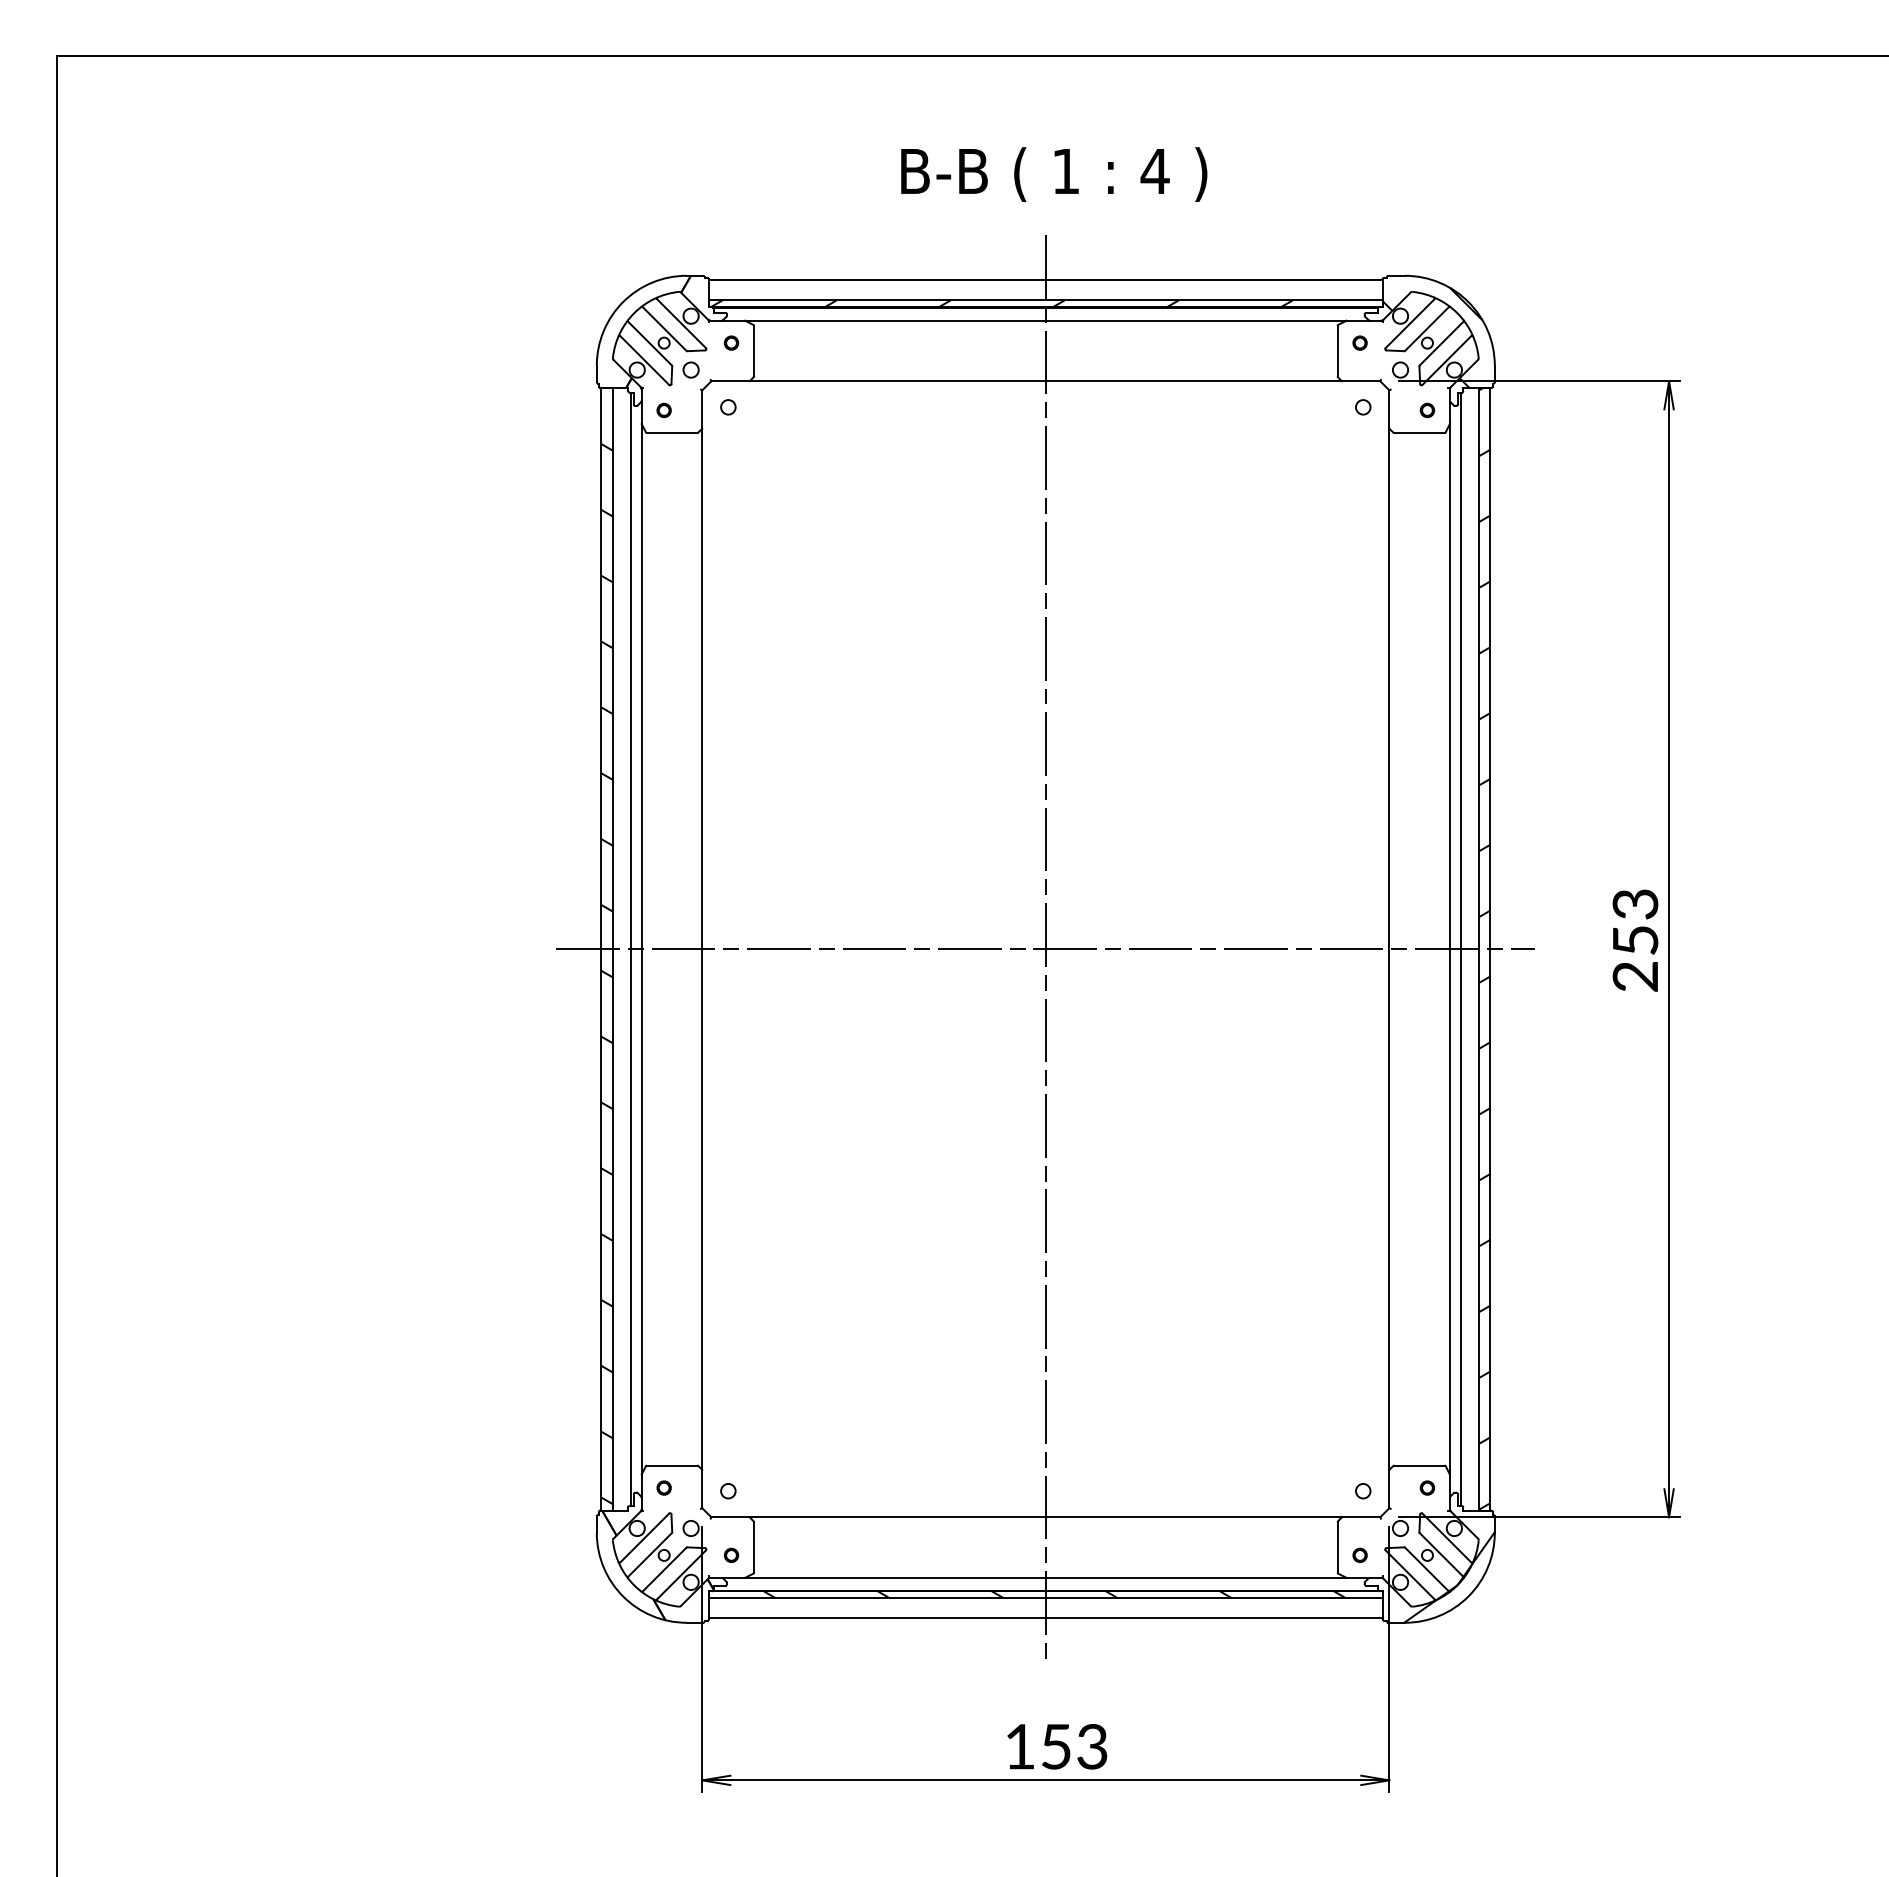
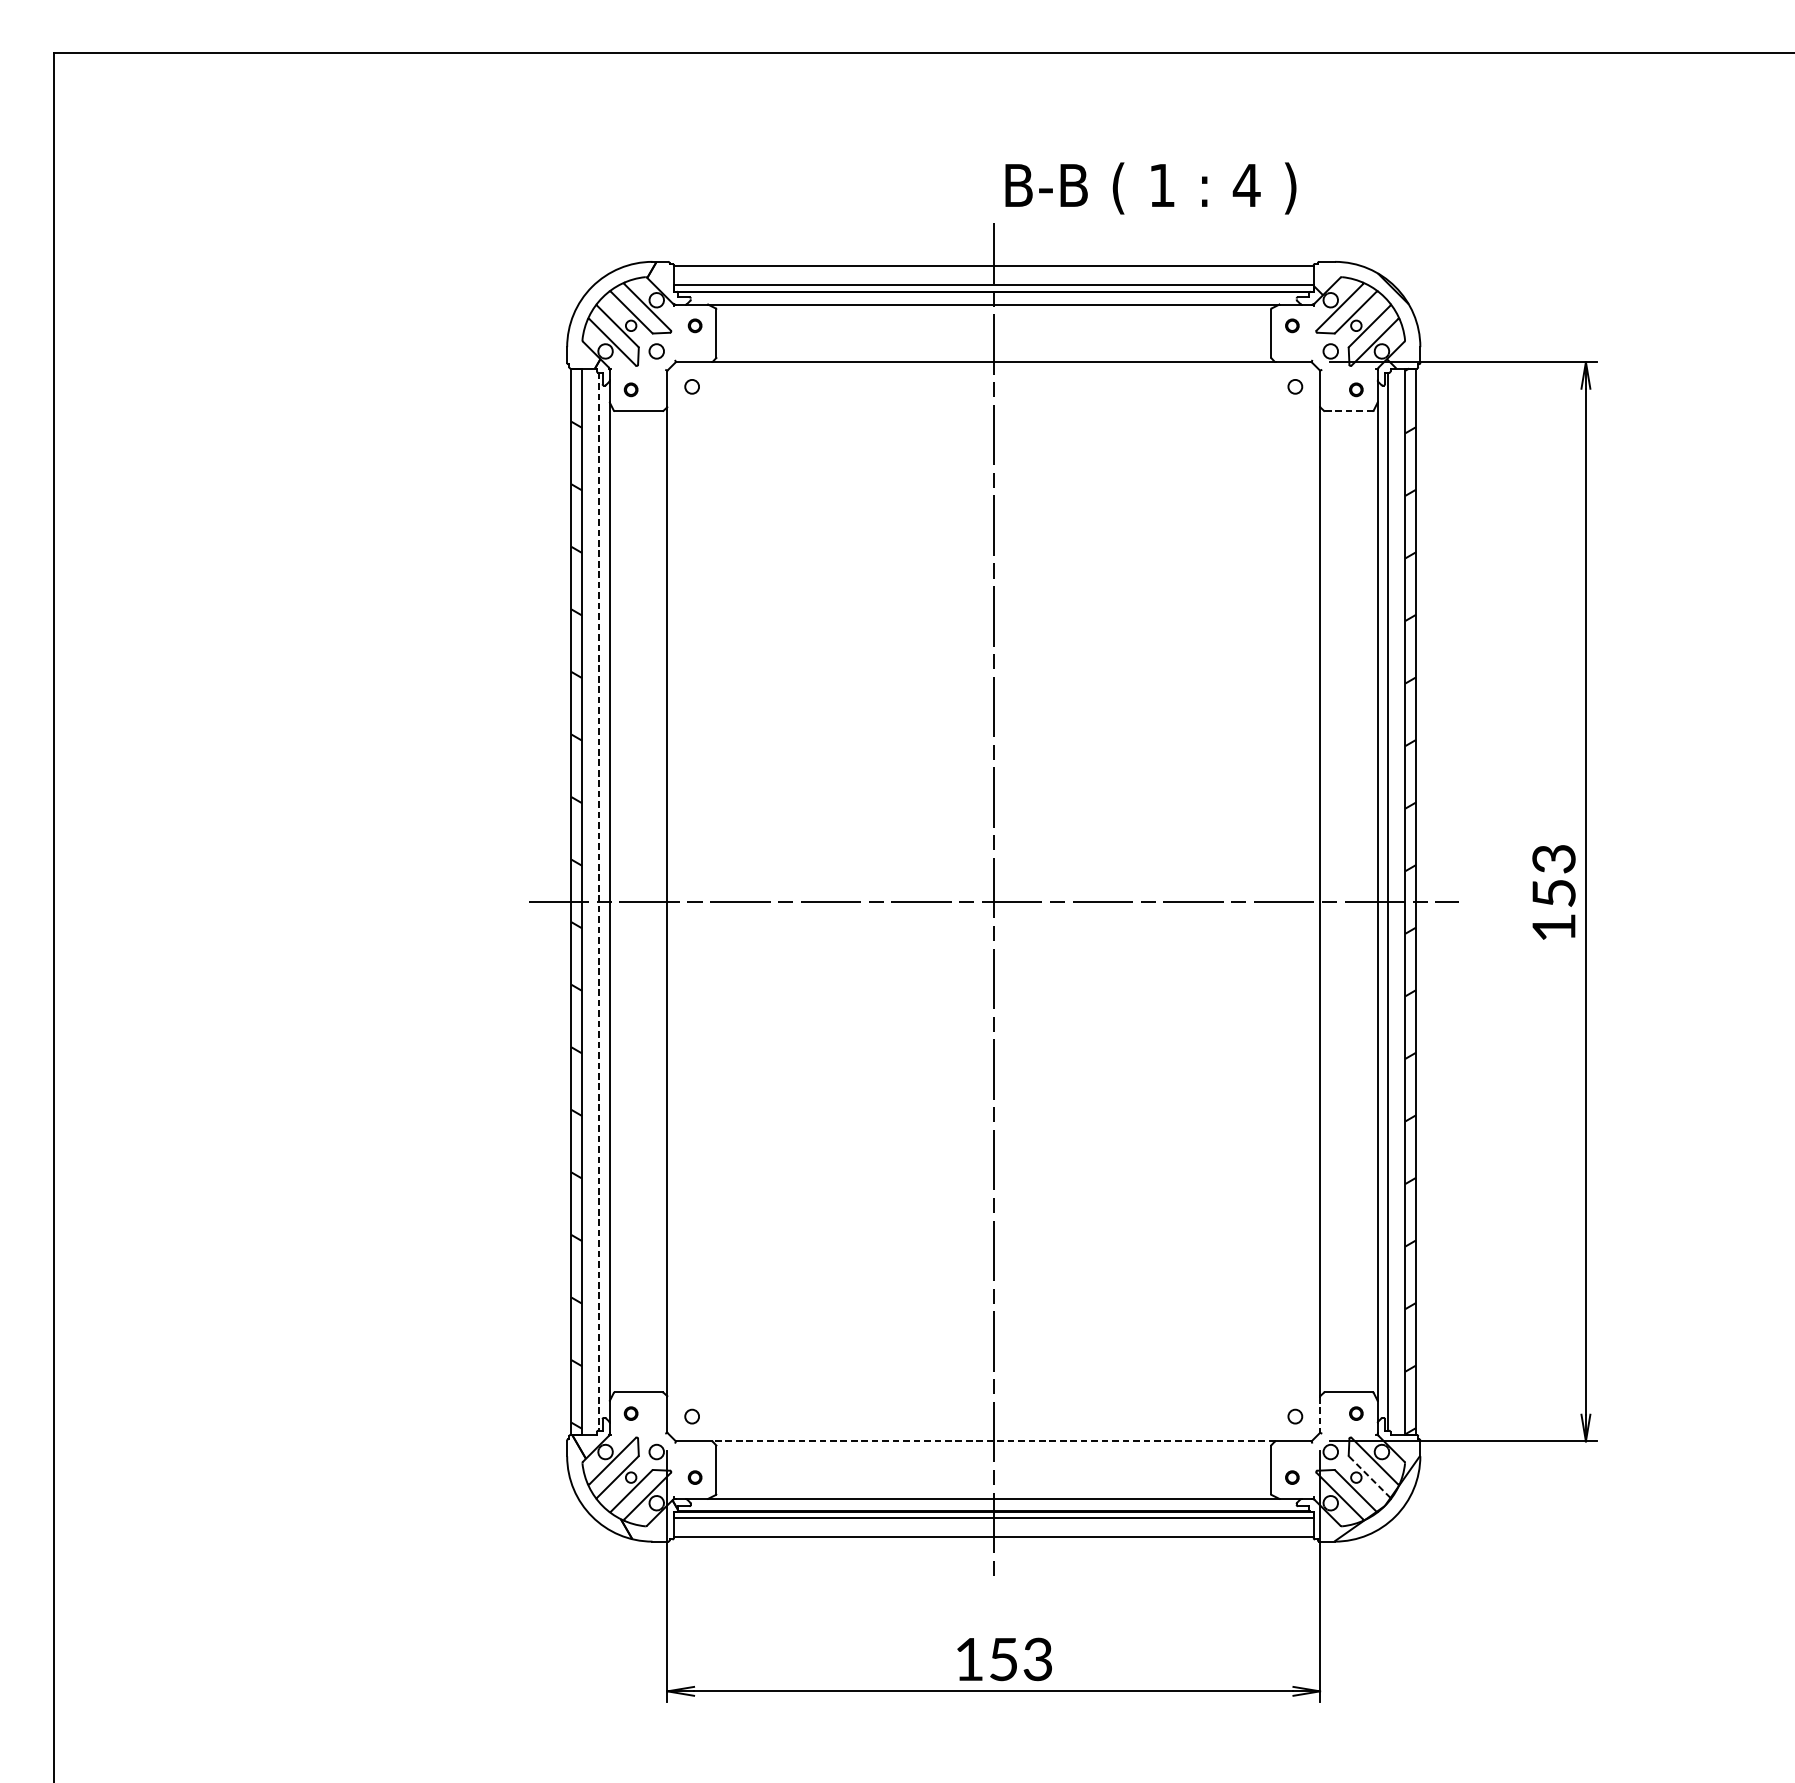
text: (1054, 174) -> (1151, 188), moved
hatch: (1001, 303) -> (951, 288), removed
line: (1419, 432) -> (1348, 410), solid -> dashed
line: (630, 949) -> (599, 901), solid -> dashed
text: (1634, 976) -> (1553, 927), 253 -> 153
line: (1389, 1489) -> (1320, 1415), solid -> dashed
line: (1045, 1517) -> (993, 1441), solid -> dashed
line: (1441, 1554) -> (1369, 1476), solid -> dashed
hatch: (1054, 1594) -> (1002, 1514), removed

